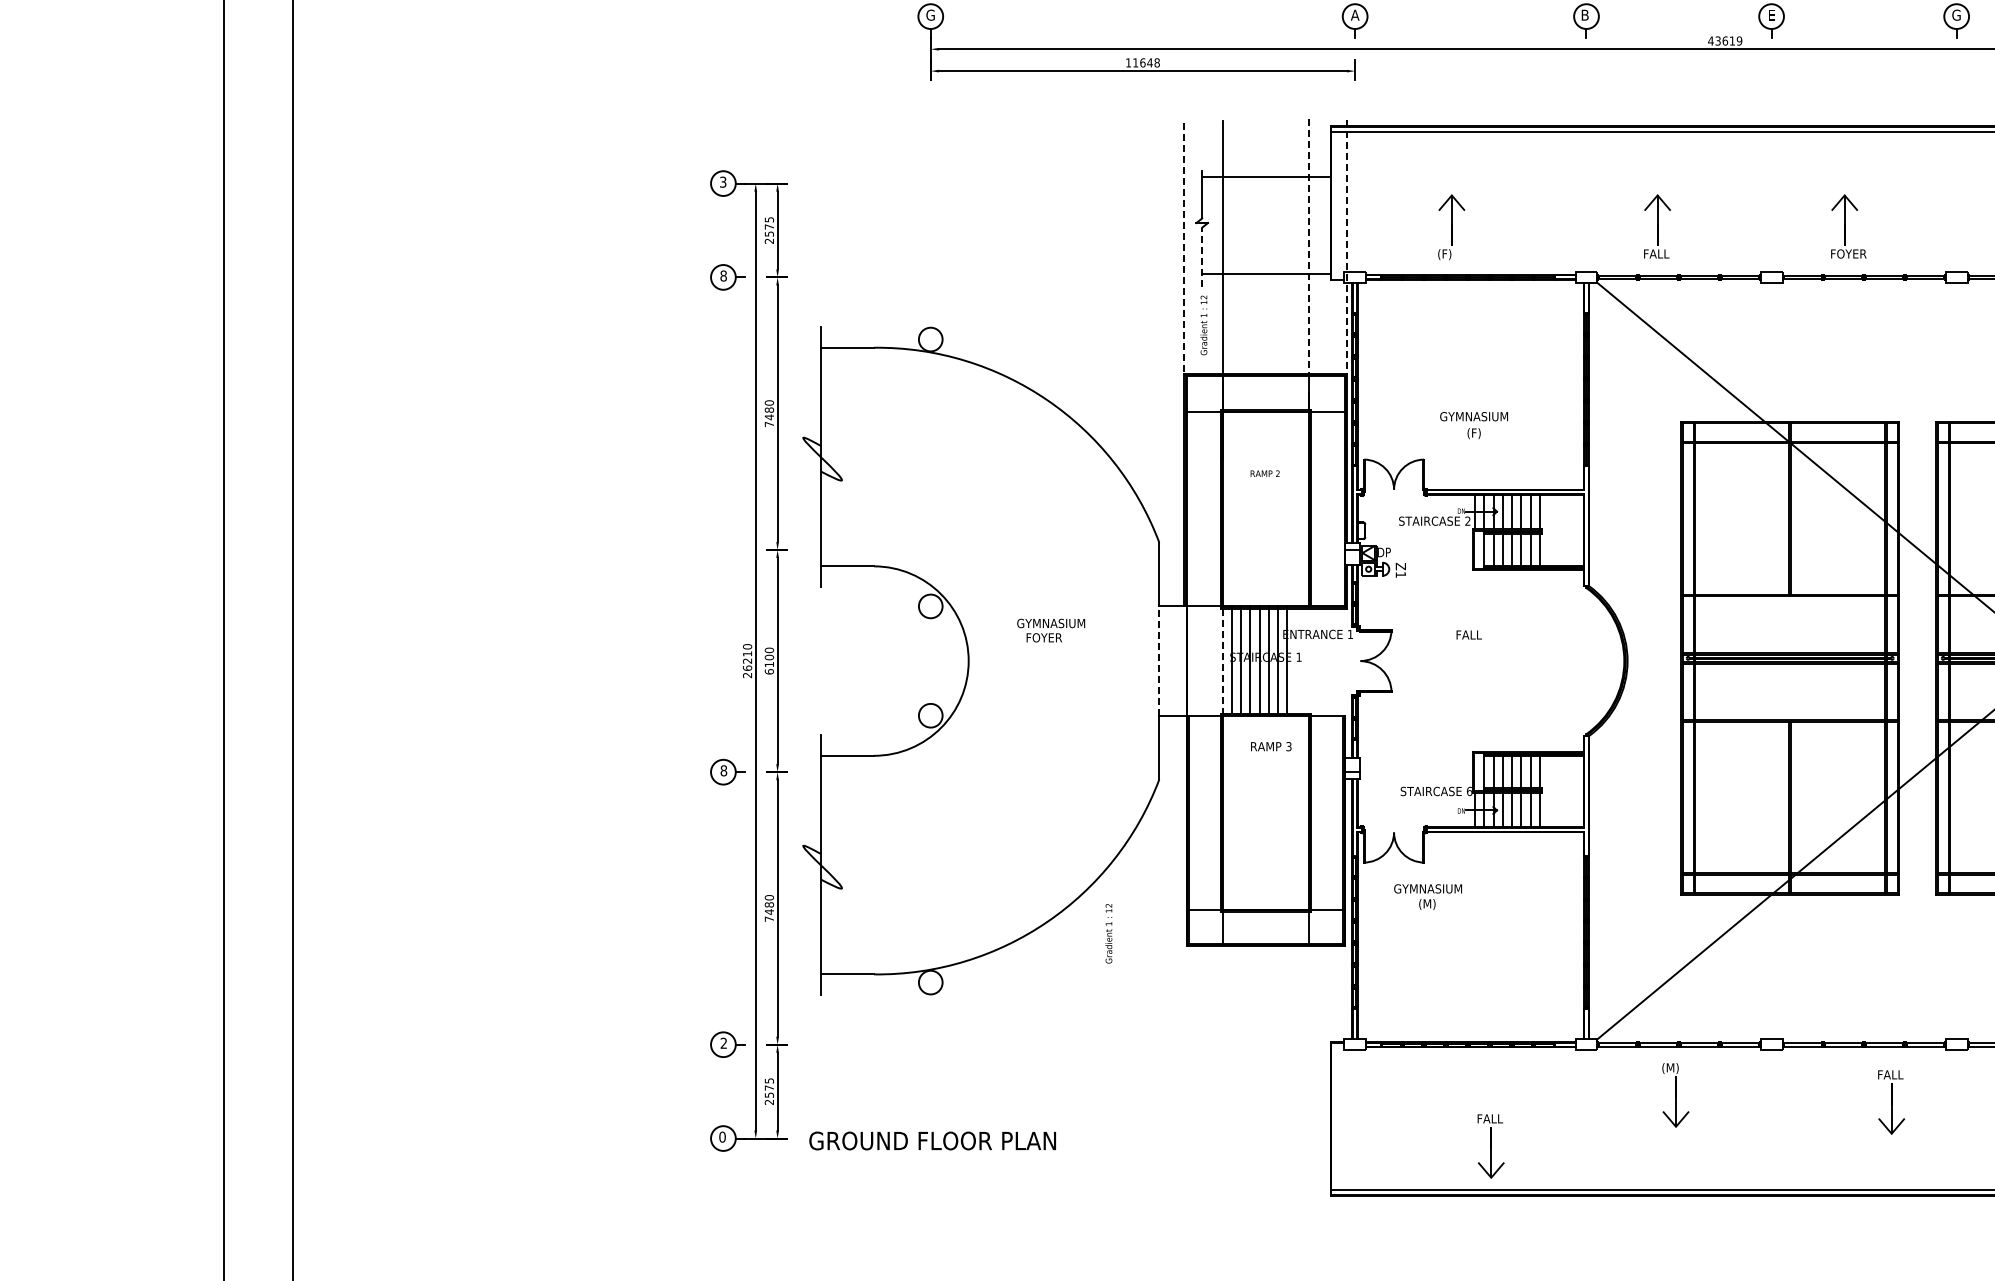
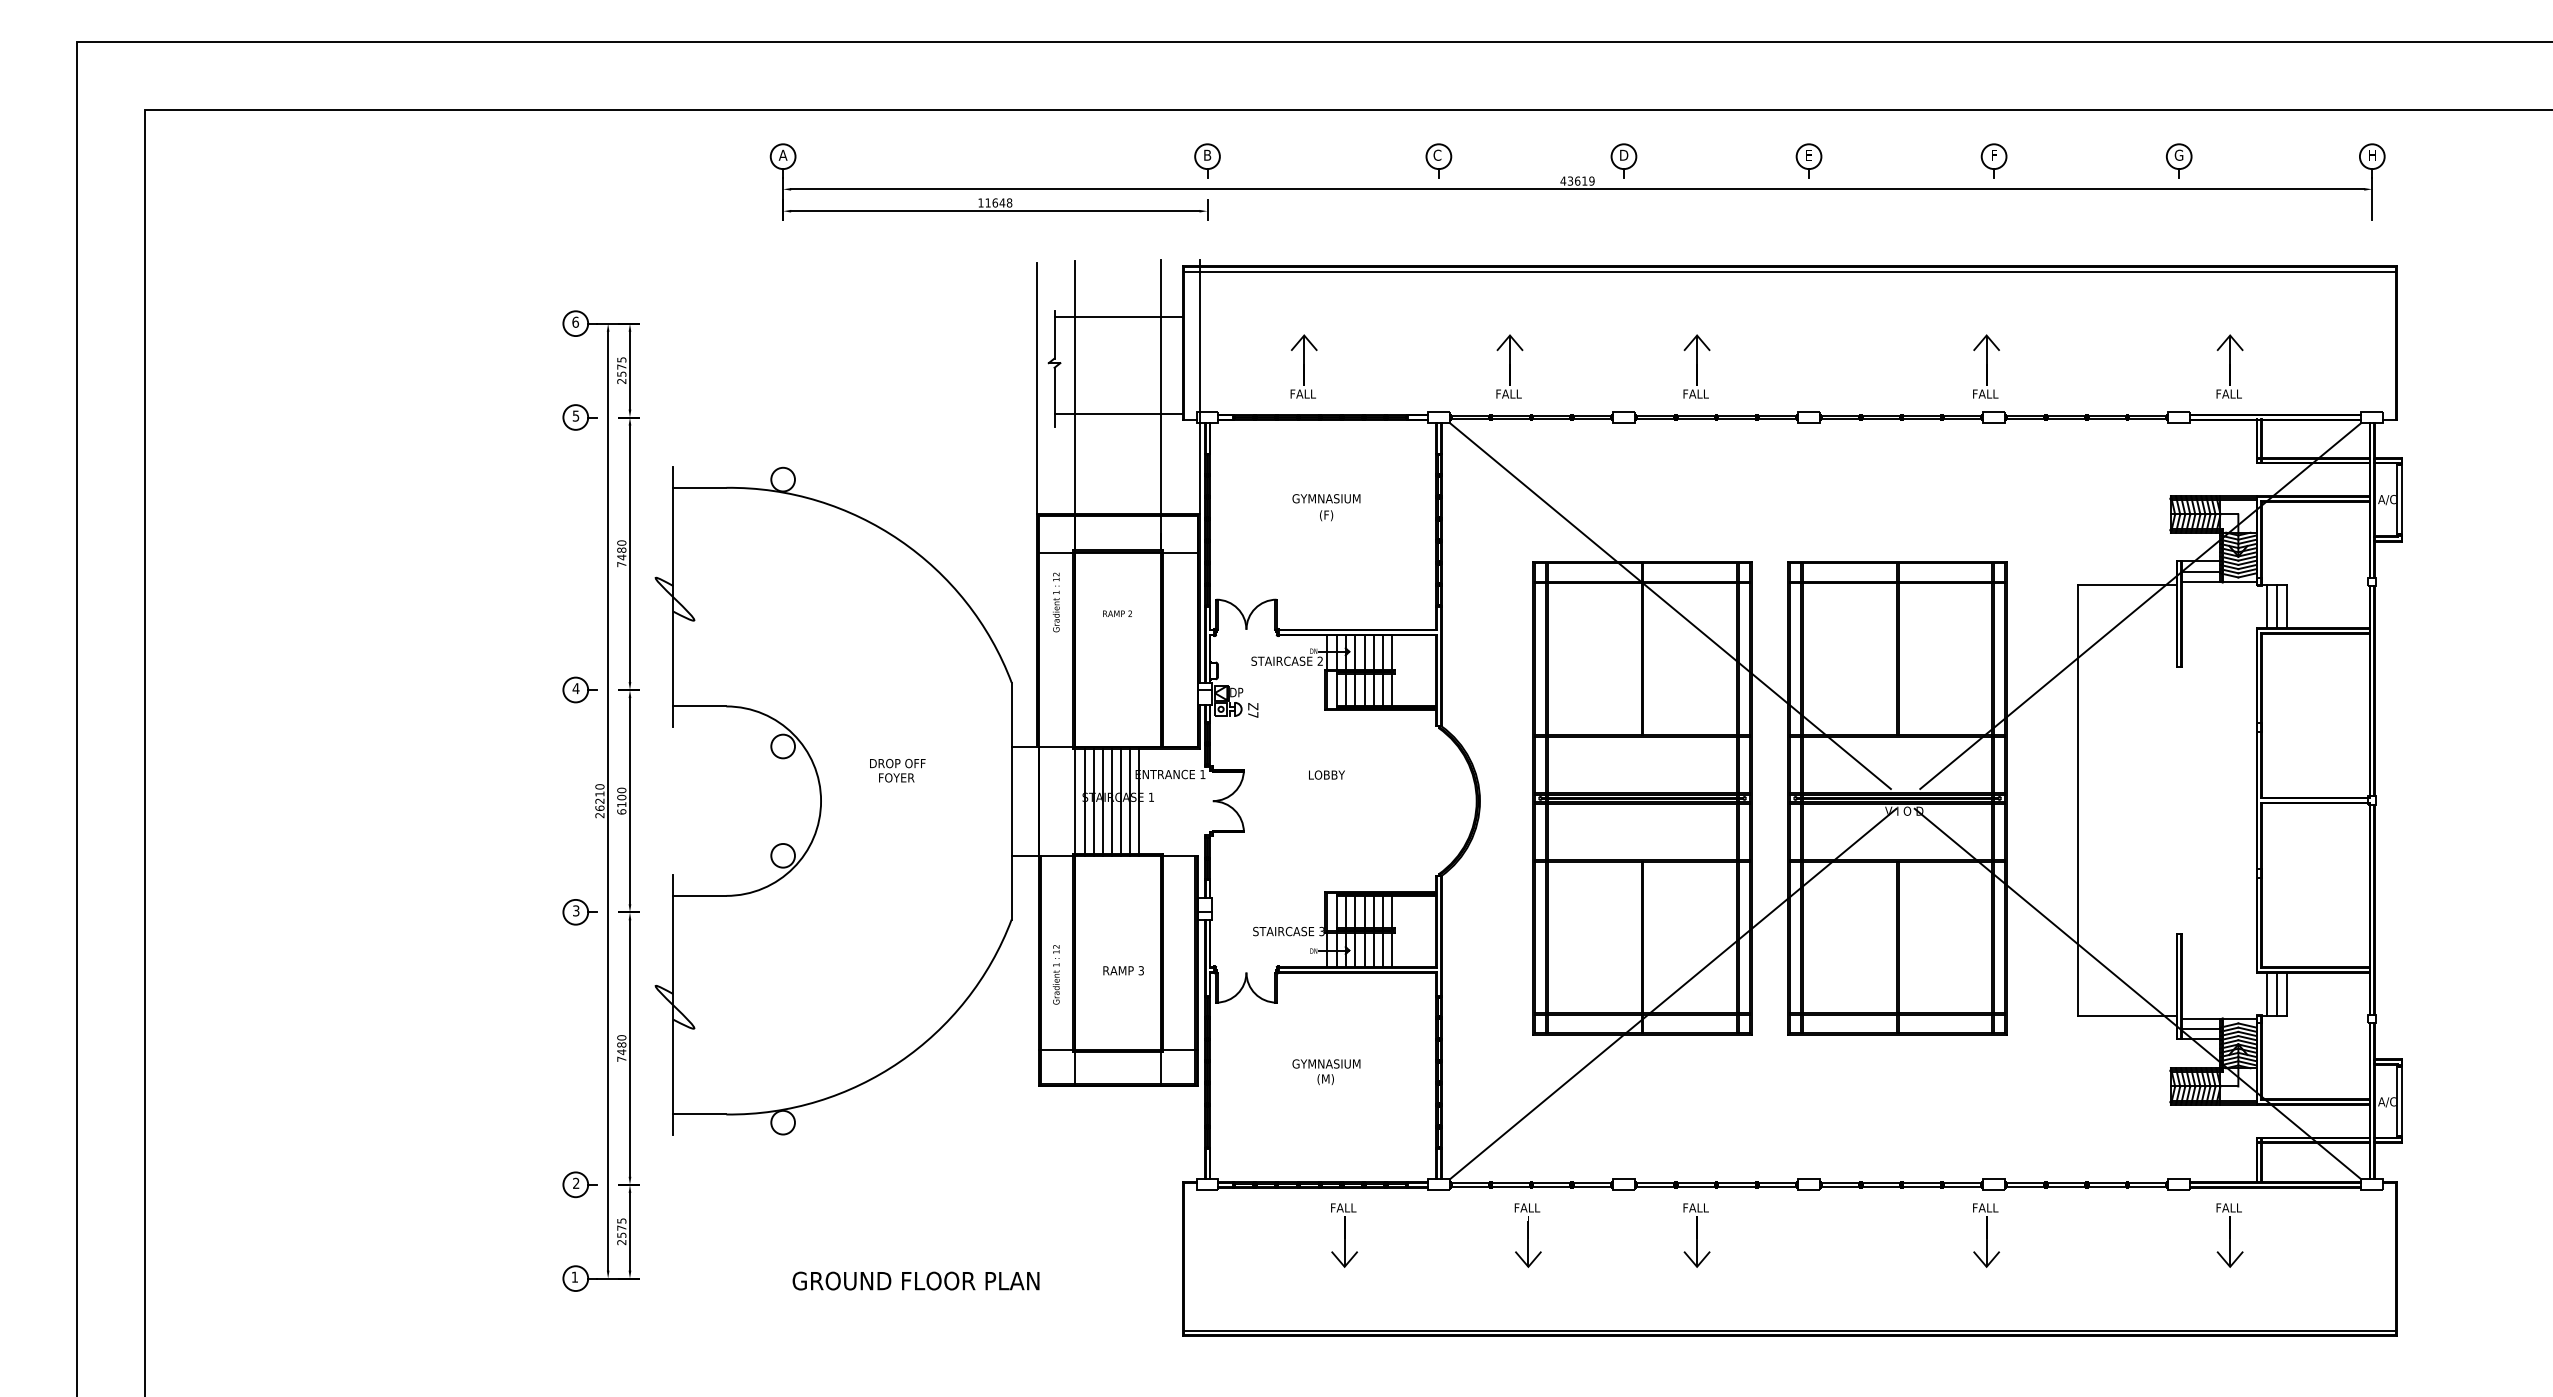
text: (930, 14) -> (782, 154), G -> A
text: (1355, 14) -> (1207, 154), A -> B
text: (1585, 14) -> (1437, 154), B -> C
text: (1772, 14) -> (1624, 154), E -> D
text: (1956, 14) -> (1808, 154), G -> E
text: (723, 181) -> (575, 321), 3 -> 6
line: (1309, 247) -> (1161, 387), dashed -> solid
line: (1347, 247) -> (1199, 387), dashed -> solid
line: (1184, 248) -> (1036, 388), dashed -> solid
text: (1851, 253) -> (1703, 393), FOYER -> FALL
text: (1451, 254) -> (1303, 394), (F) -> FALL
line: (1202, 257) -> (1054, 397), dashed -> solid
text: (723, 275) -> (575, 415), 8 -> 5
text: (1203, 325) -> (1055, 602), moved
text: (1474, 425) -> (1326, 507), moved
part: (727, 549) -> (579, 689), added
text: (1401, 574) -> (1253, 714), Z1 -> Z7
text: (1051, 623) -> (903, 763), GYMNASIUM -> DROP OFF
text: (1475, 634) -> (1327, 774), FALL -> LOBBY
line: (1159, 661) -> (1011, 801), dashed -> solid
line: (1223, 661) -> (1075, 801), dashed -> solid
text: (1271, 746) -> (1123, 970), moved
text: (724, 770) -> (576, 910), 8 -> 3
text: (1469, 791) -> (1321, 931), 6 -> 3
text: (1428, 897) -> (1326, 1072), moved
text: (1108, 933) -> (1055, 974), moved
text: (1675, 1068) -> (1527, 1208), (M) -> FALL
part: (1891, 1102) -> (1696, 1235), moved
text: (722, 1136) -> (574, 1276), 0 -> 1
text: (932, 1140) -> (915, 1280), moved
part: (1491, 1146) -> (1344, 1235), moved

